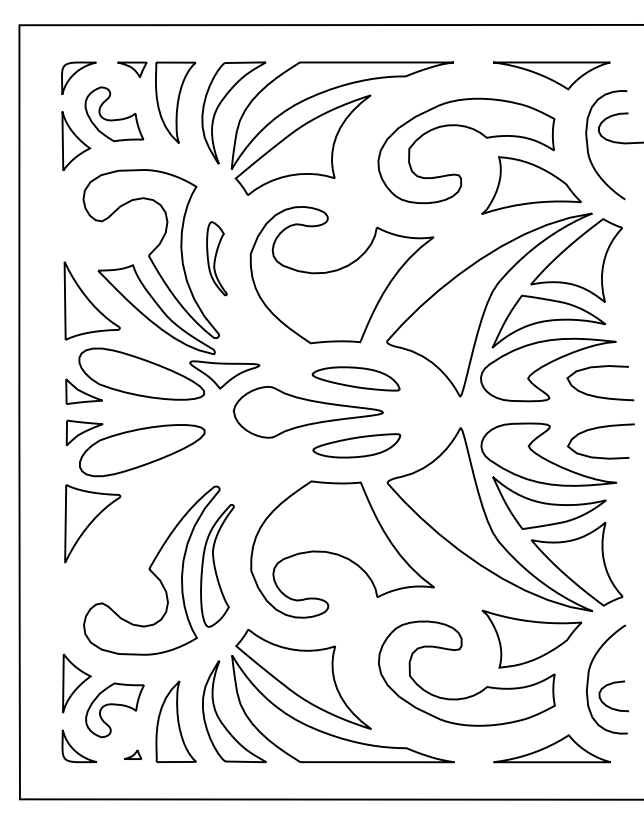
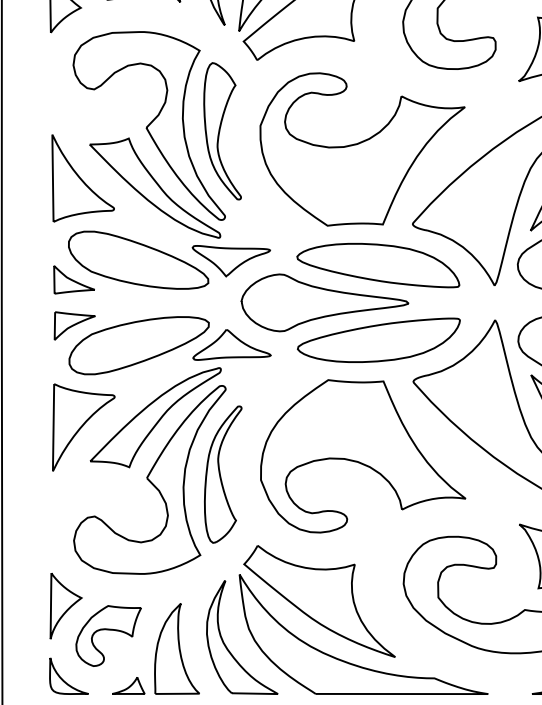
part: (216, 258) -> (222, 130), size x1.67
part: (355, 378) -> (377, 265), size x1.67
part: (356, 445) -> (378, 339), size x1.67
part: (179, 497) -> (180, 398), added
part: (132, 754) -> (128, 685), size x1.67

